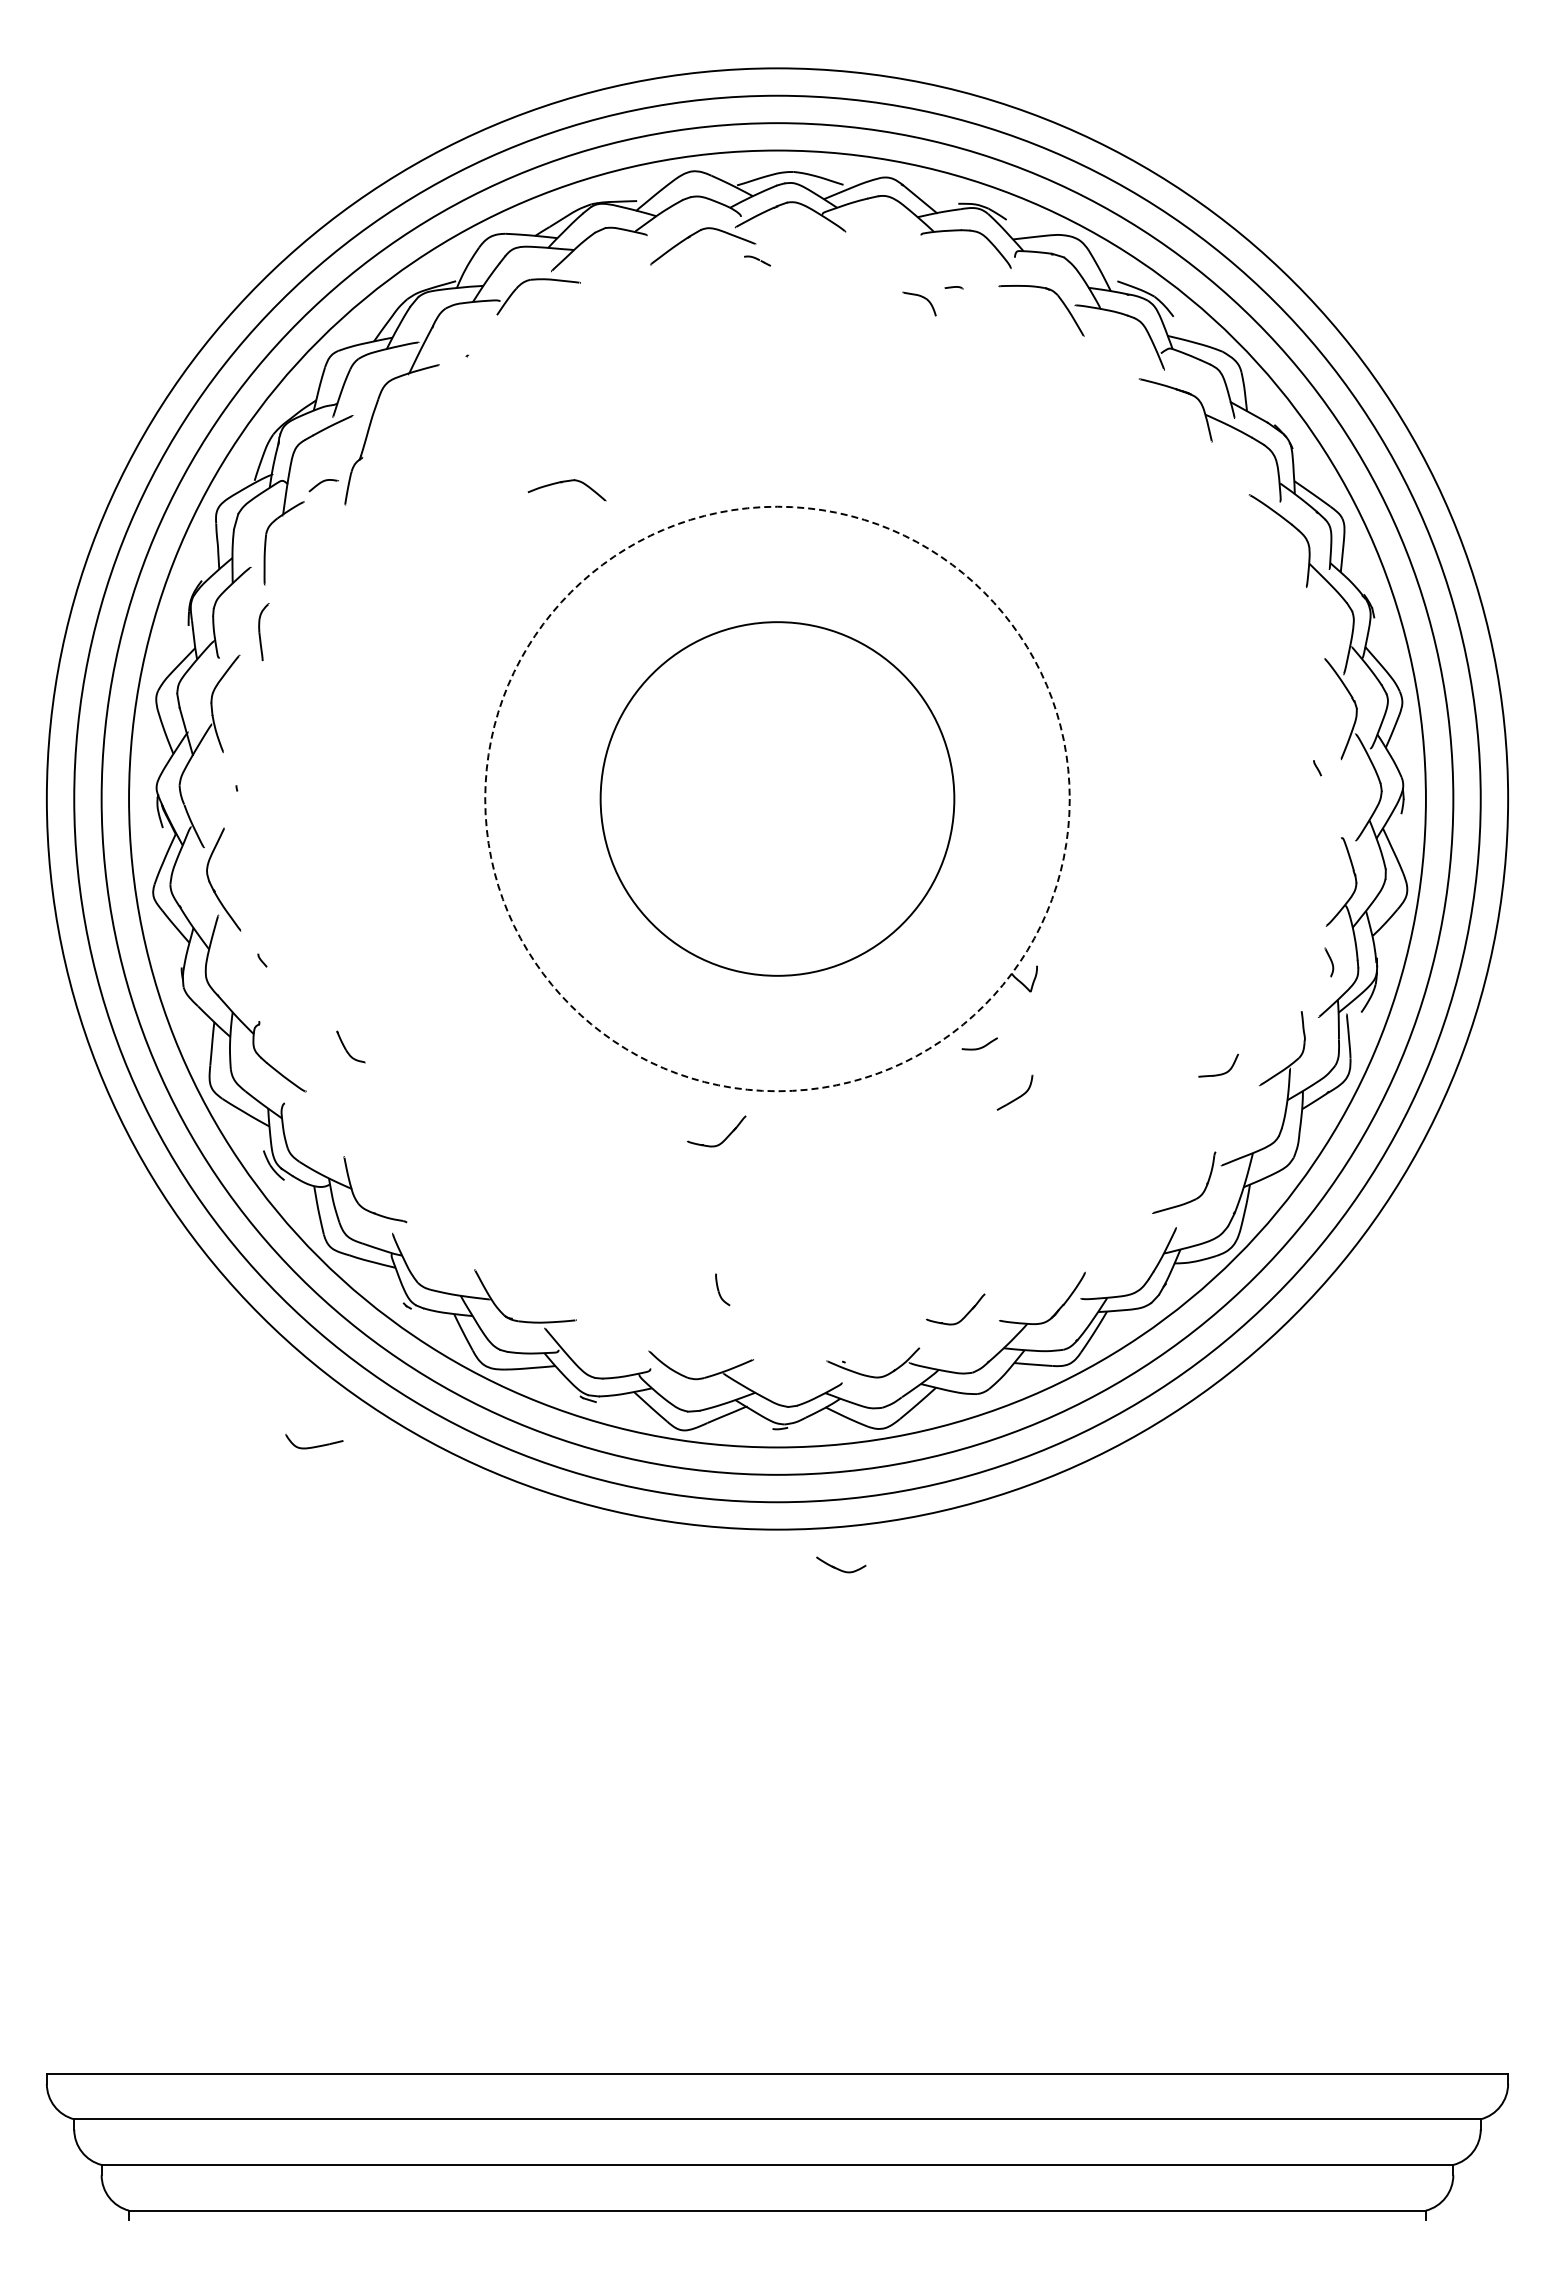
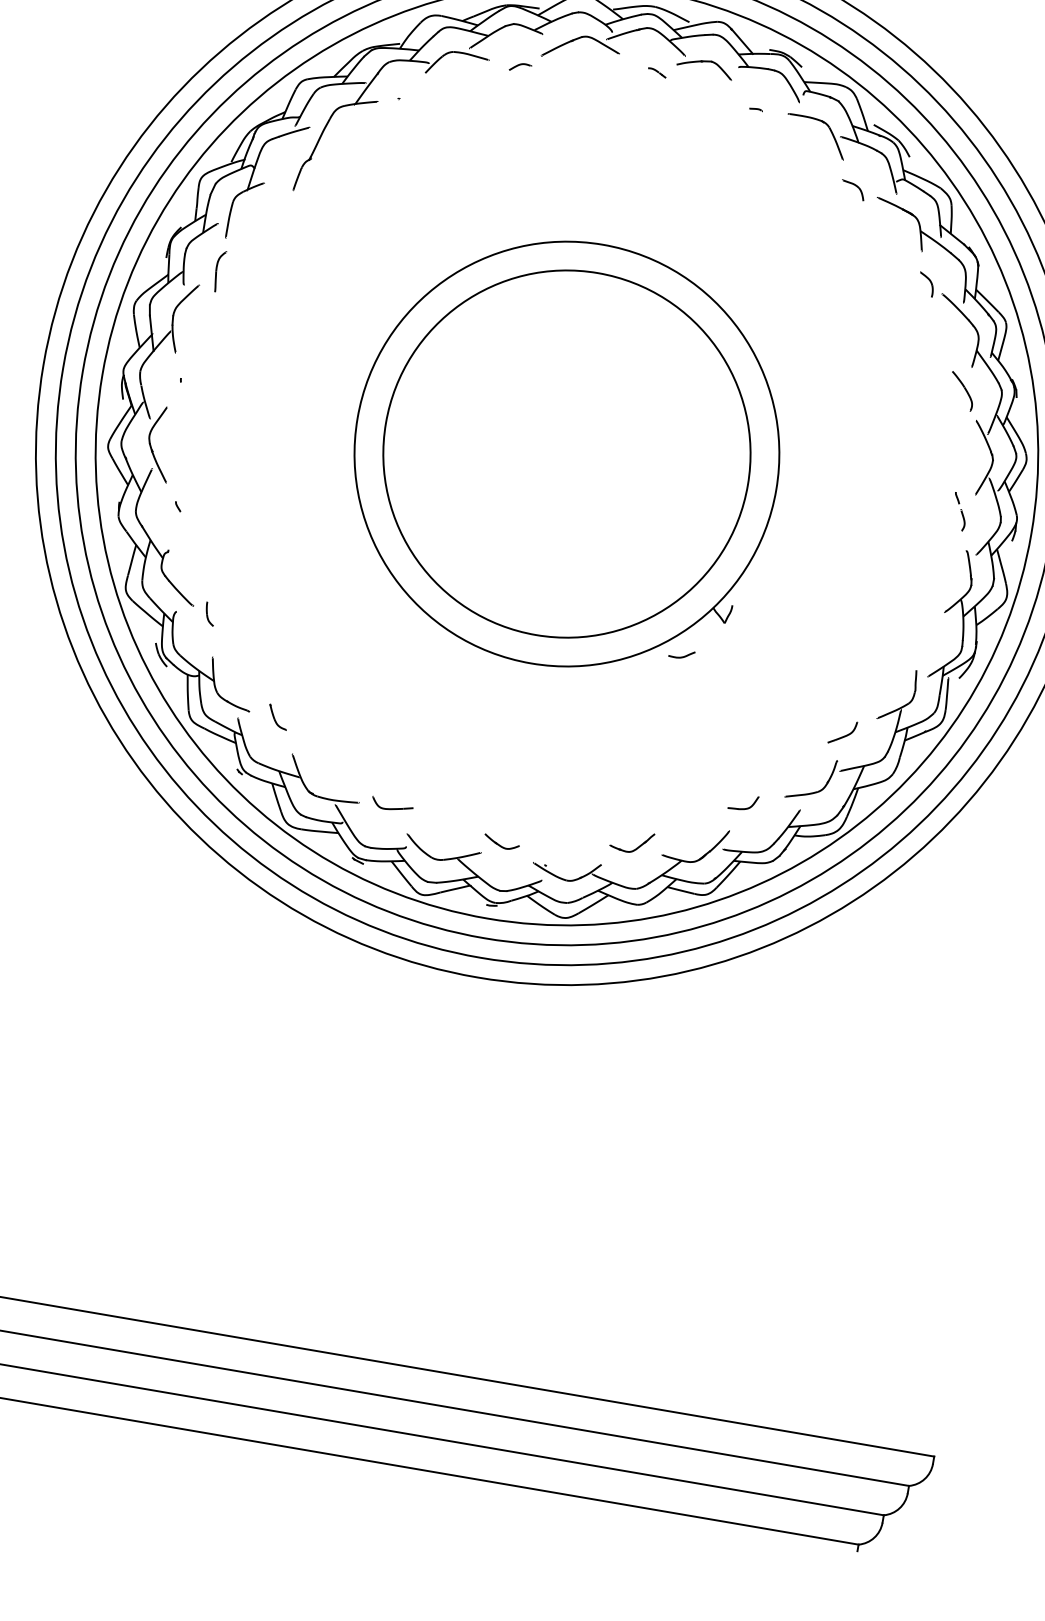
part: (757, 260) -> (657, 72), moved
part: (921, 297) -> (855, 185), moved
part: (566, 482) -> (705, 62), moved
curve: (321, 483) -> (519, 65), moved
part: (1231, 483) -> (930, 283), added
part: (1298, 622) -> (961, 391), added
circle: (777, 798) -> (567, 453), dashed -> solid
circle: (777, 798) -> (567, 453), size x1.43
curve: (1330, 961) -> (963, 519), moved
part: (350, 1046) -> (278, 716), moved
part: (1220, 1073) -> (743, 808), moved
part: (1014, 1092) -> (842, 732), moved
part: (725, 1137) -> (488, 690), removed
part: (722, 1289) -> (210, 613), moved
part: (314, 1441) -> (392, 805), moved
part: (841, 1564) -> (502, 842), moved

